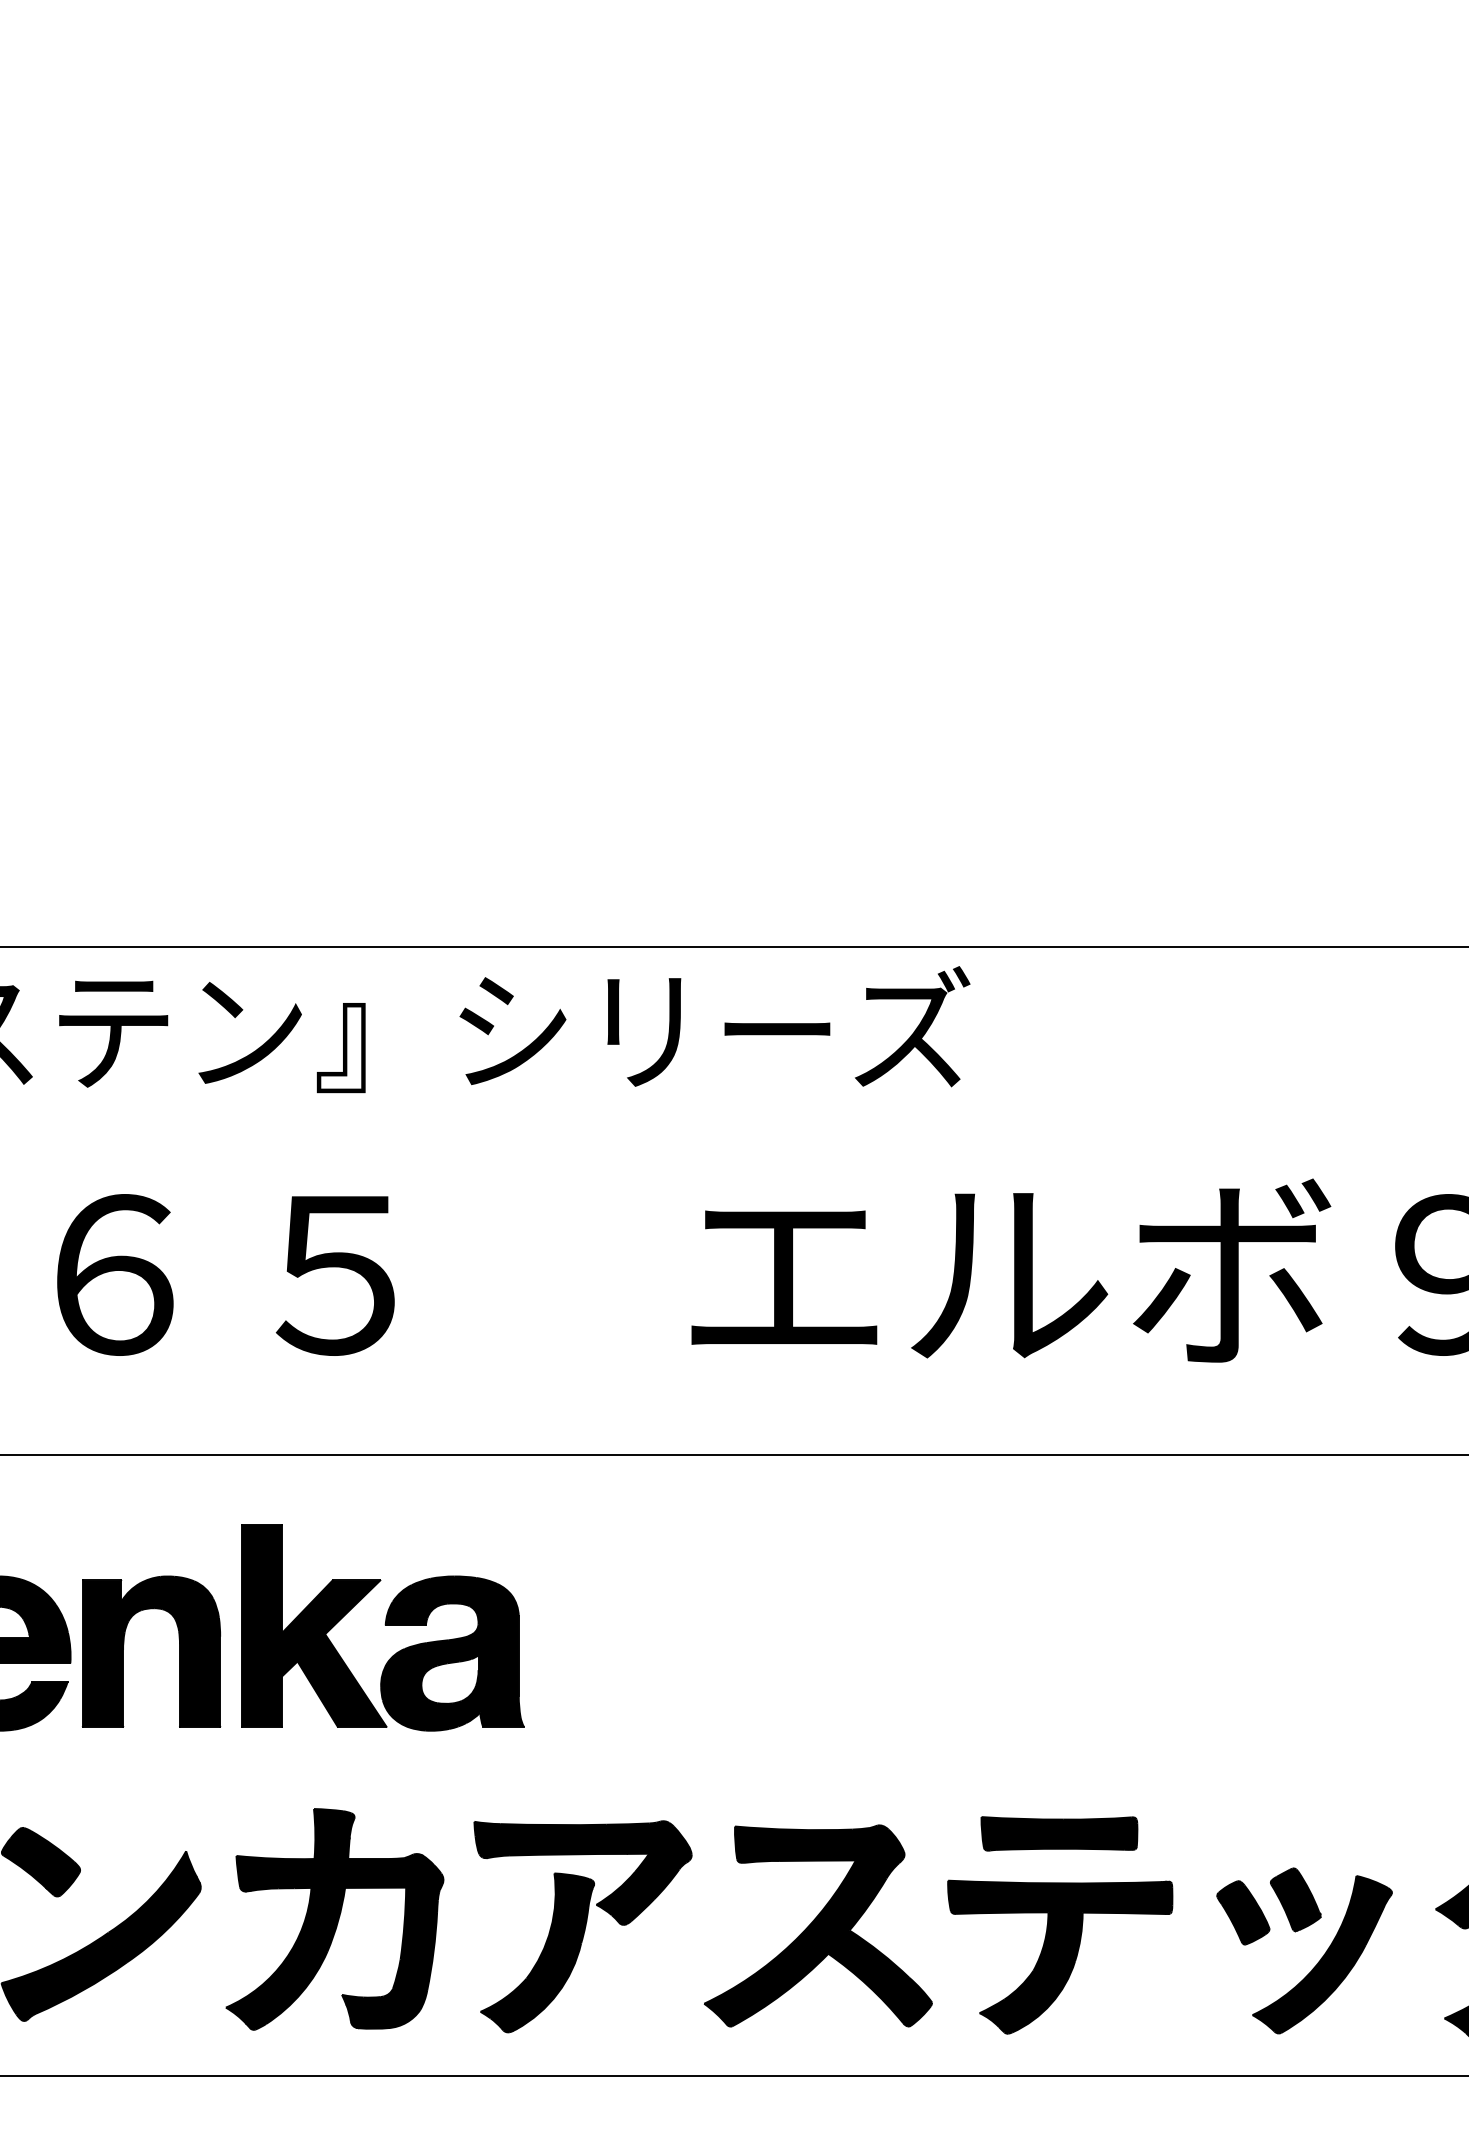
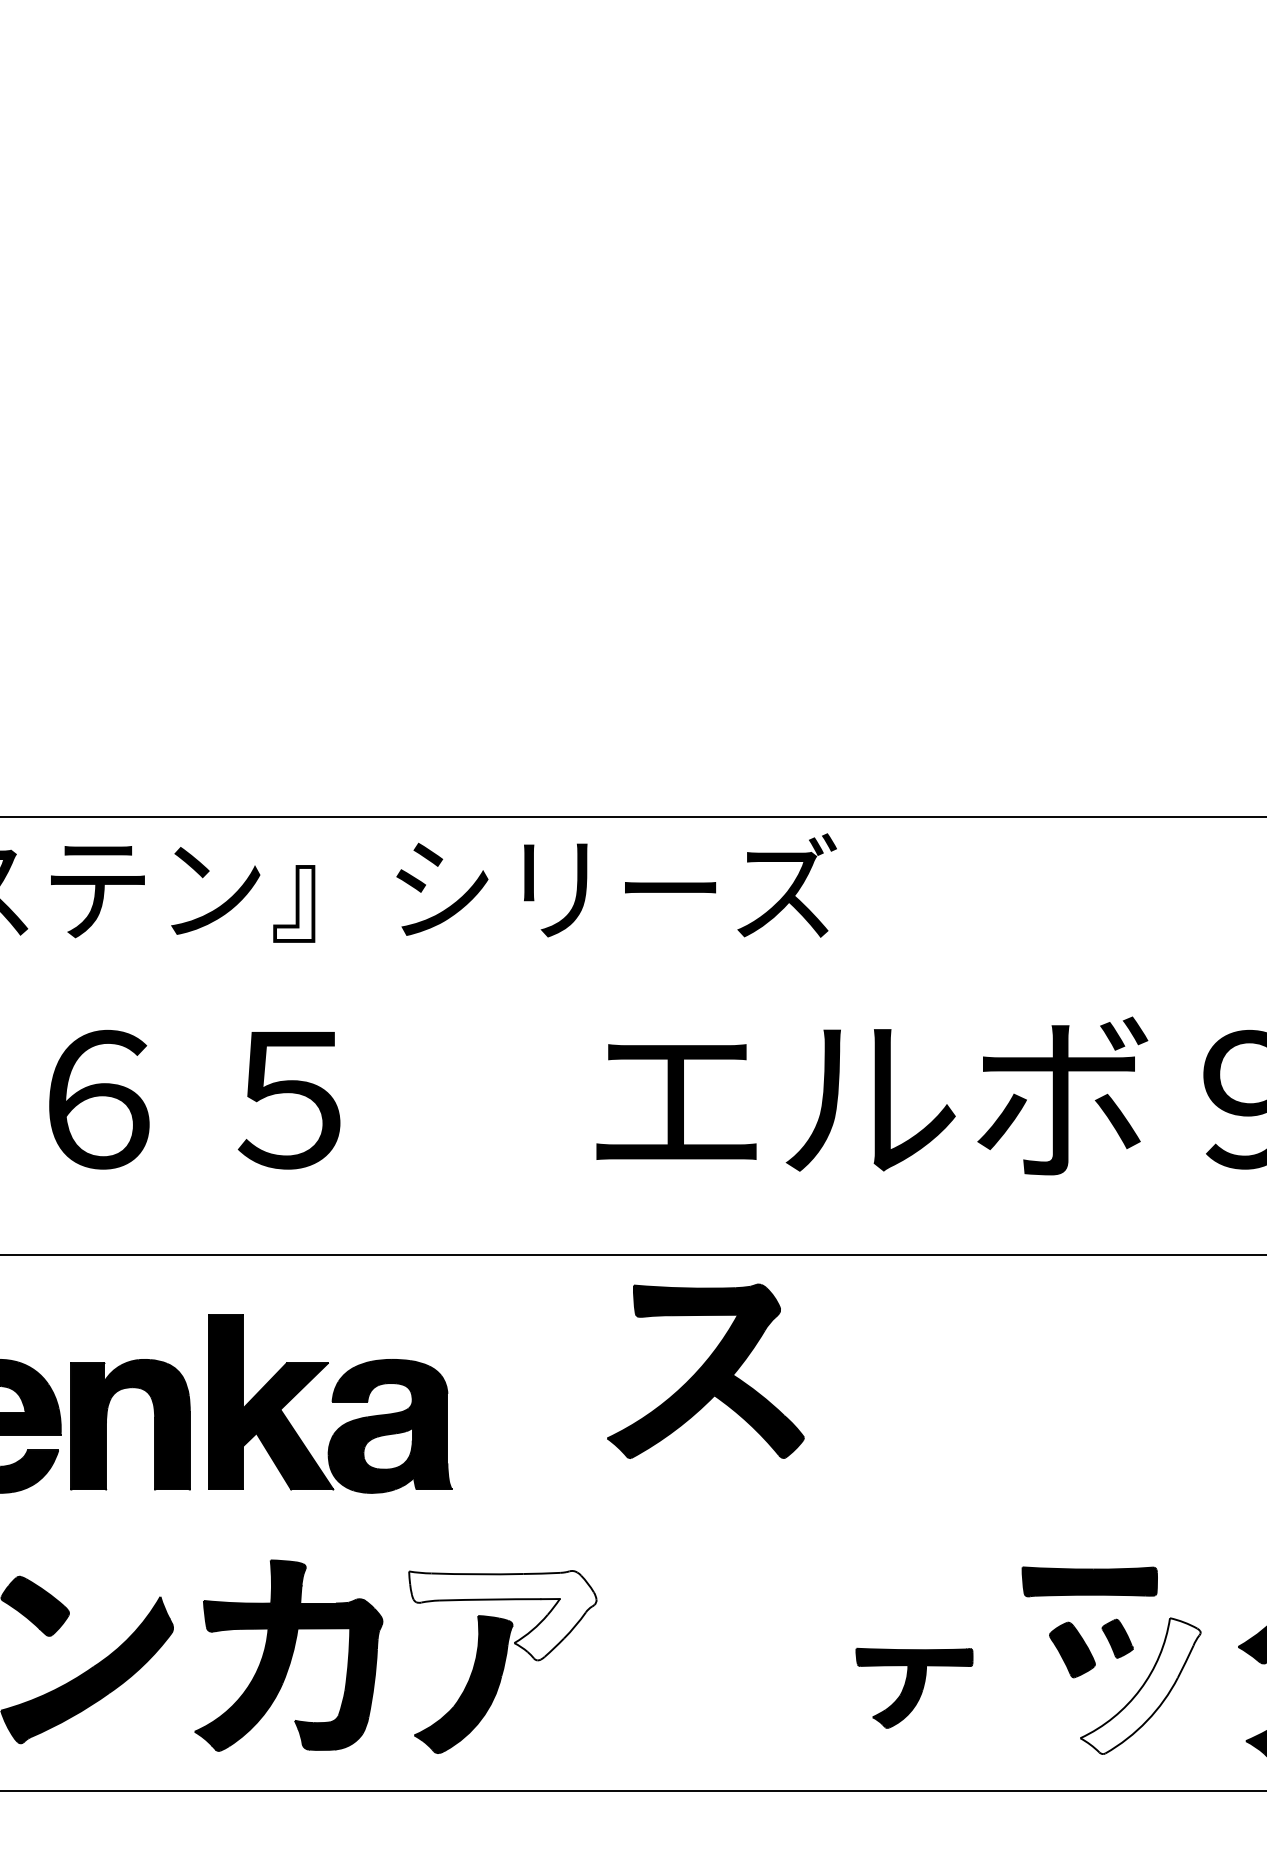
part: (1059, 1833) -> (1089, 1581), moved
fill: (582, 1872) -> (502, 1615), removed
part: (1295, 1899) -> (1117, 1638), size x0.7
part: (817, 1925) -> (705, 1370), moved
fill: (1322, 1955) -> (1140, 1686), removed
part: (1060, 1957) -> (914, 1688), size x0.6

